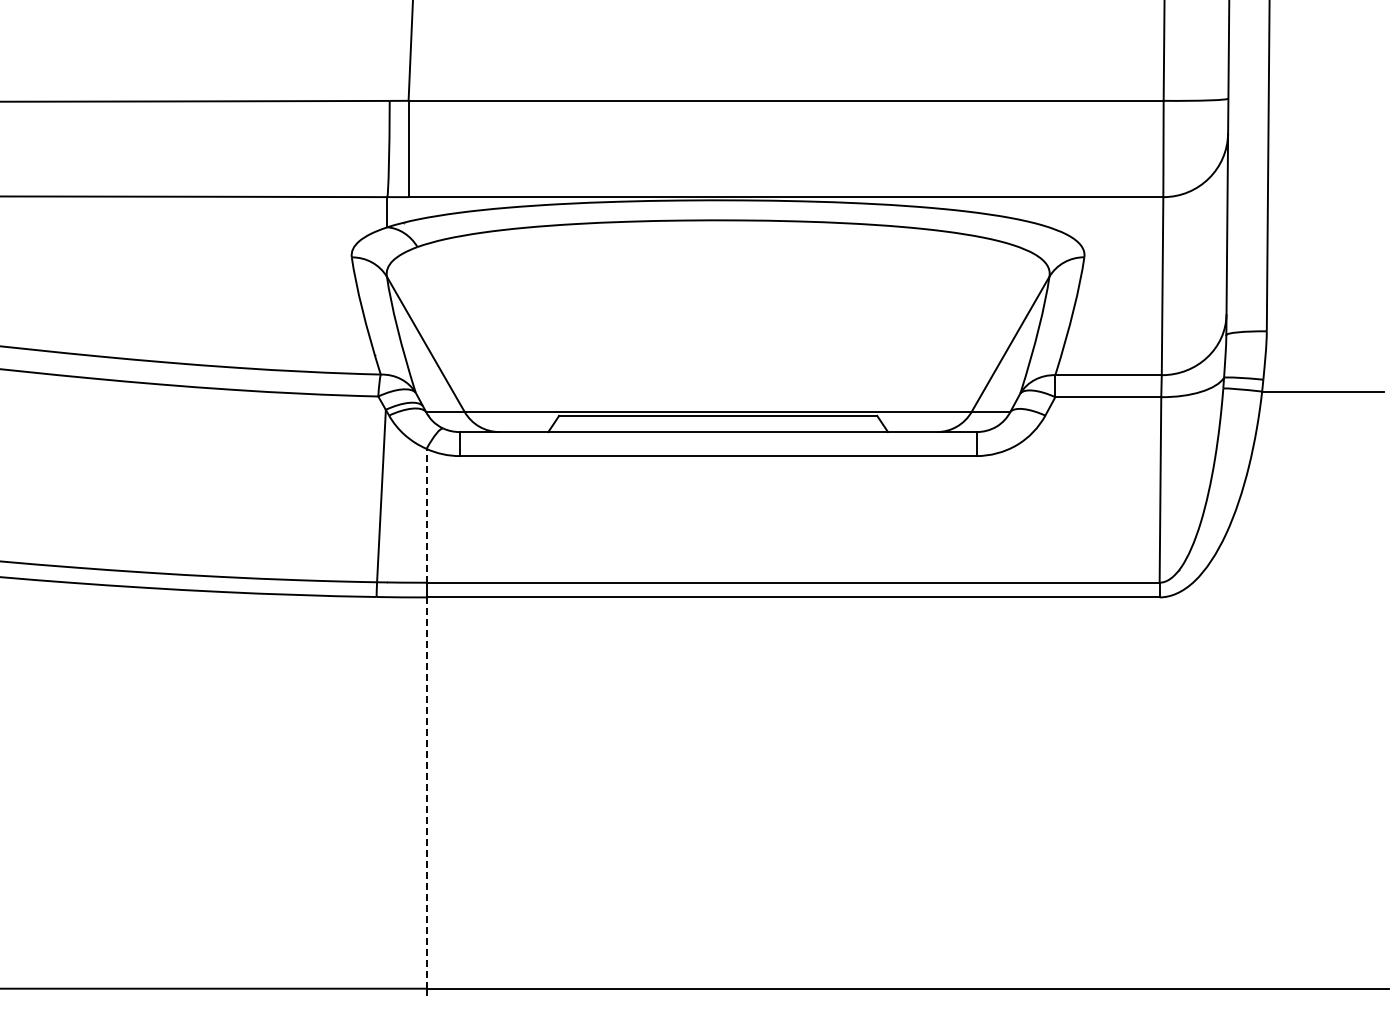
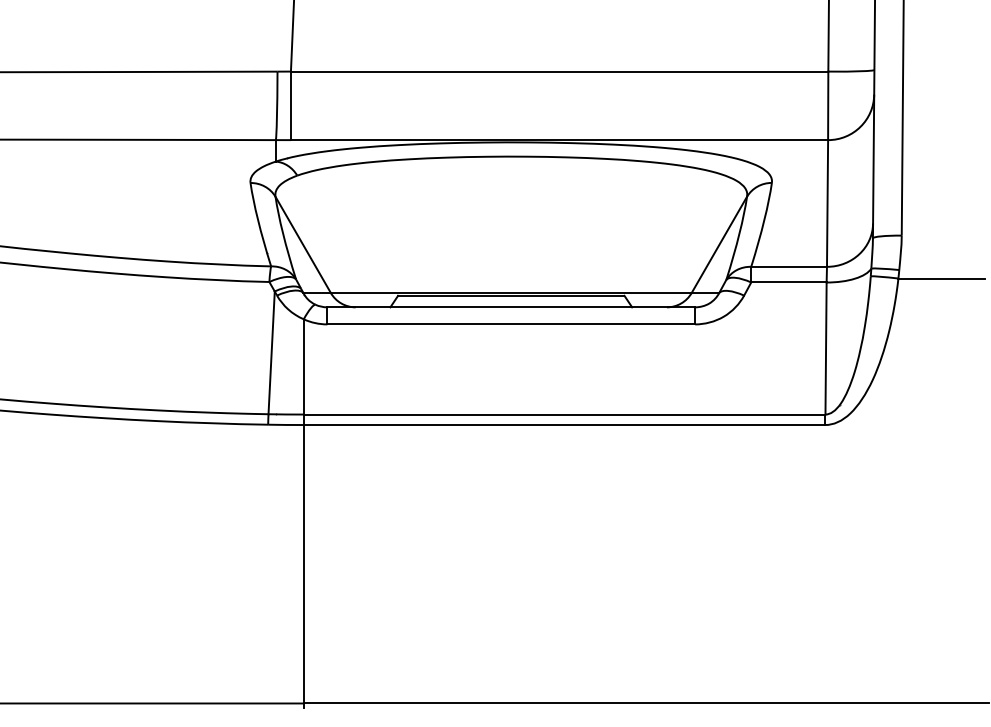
line: (426, 515) -> (303, 366), dashed -> solid
line: (426, 793) -> (303, 564), dashed -> solid

